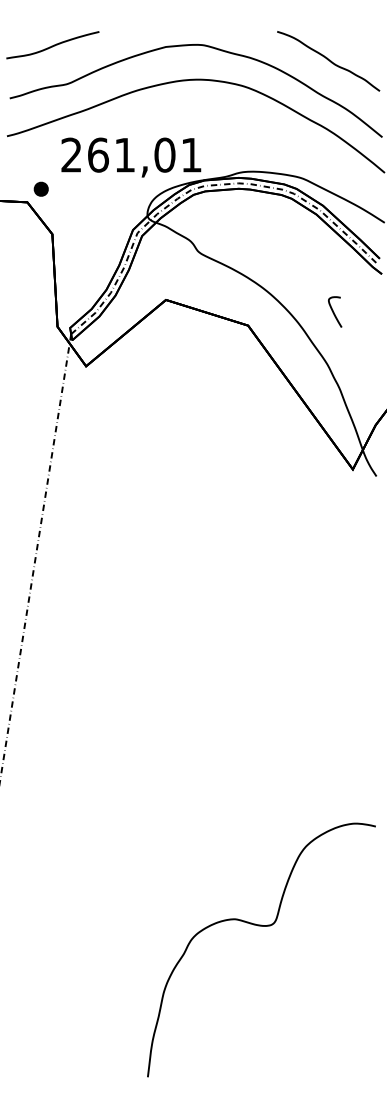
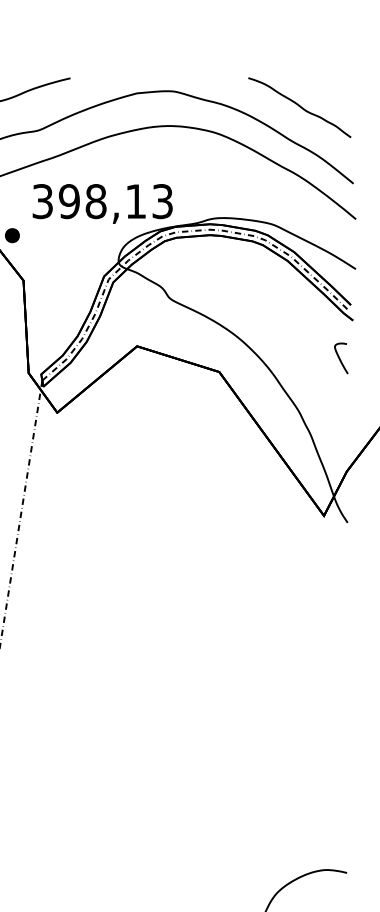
text: (131, 154) -> (102, 200), 261,01 -> 398,13
curve: (334, 312) -> (340, 358), moved

